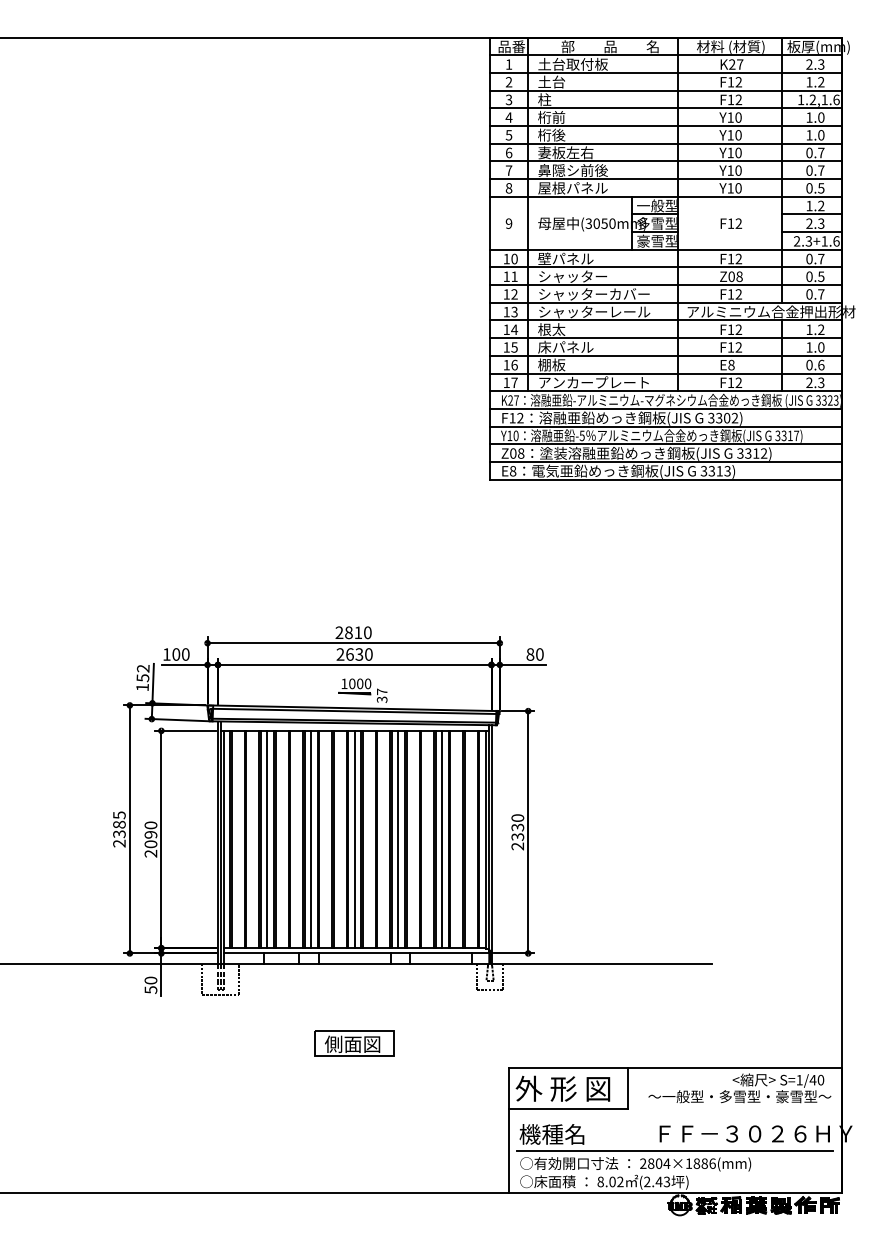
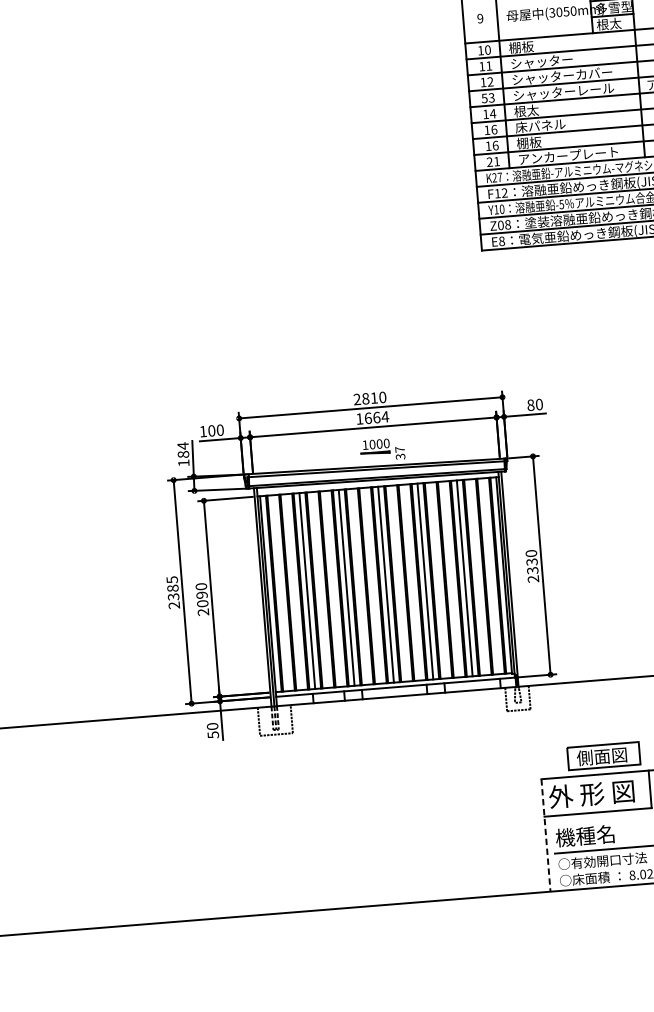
text: (656, 240) -> (614, 23), 豪雪型 -> 根太
text: (565, 258) -> (533, 45), 壁パネル -> 棚板
text: (506, 312) -> (484, 98), 13 -> 53
text: (514, 347) -> (494, 129), 15 -> 16
text: (510, 382) -> (493, 161), 17 -> 21
text: (354, 654) -> (372, 417), 2630 -> 1664
text: (142, 673) -> (182, 450), 152 -> 184
part: (354, 1043) -> (603, 755), moved
line: (508, 1130) -> (545, 835), solid -> dashed

